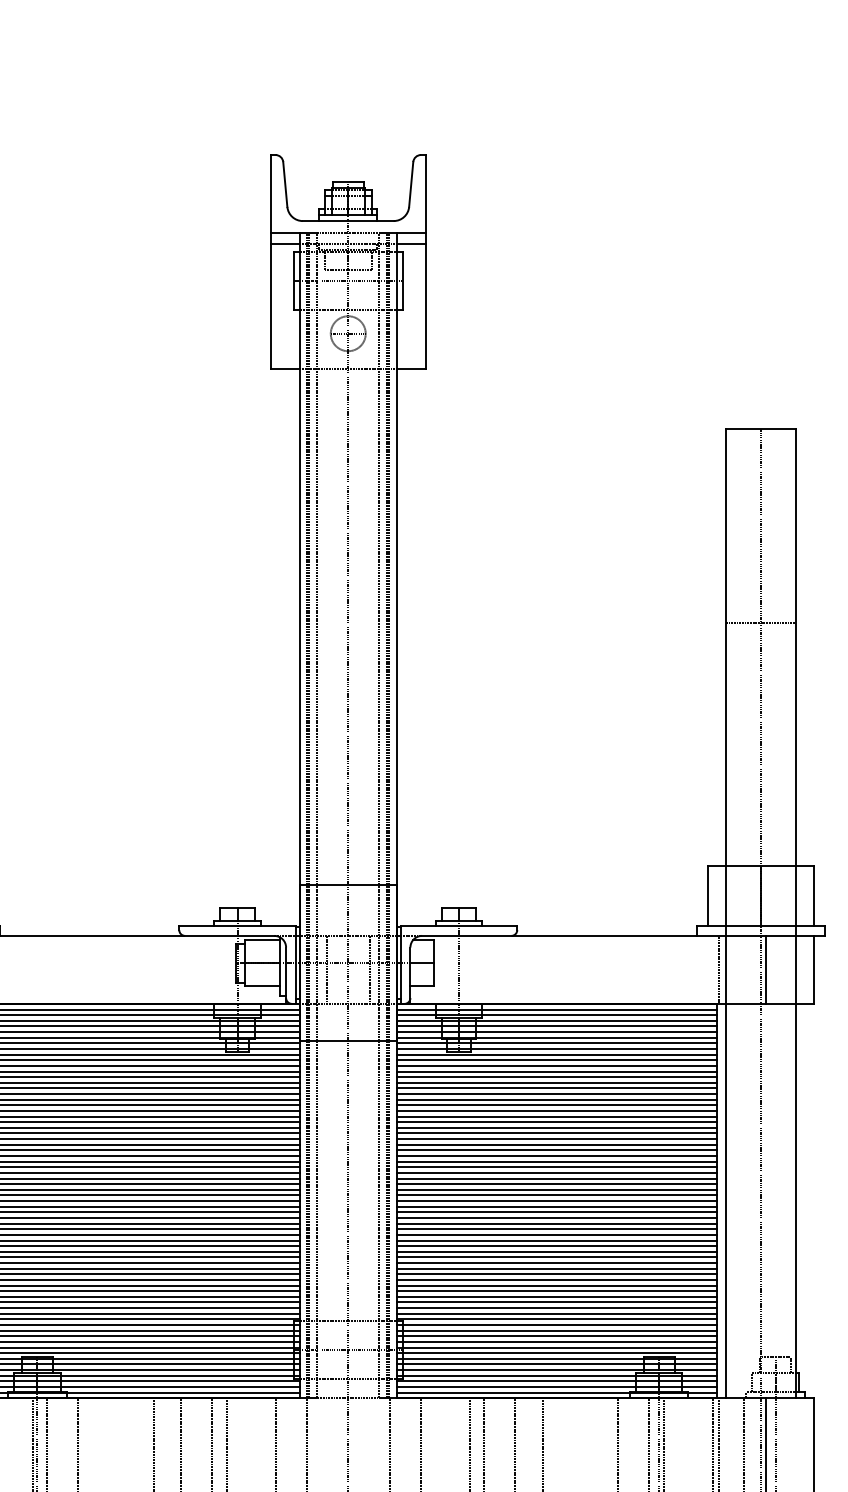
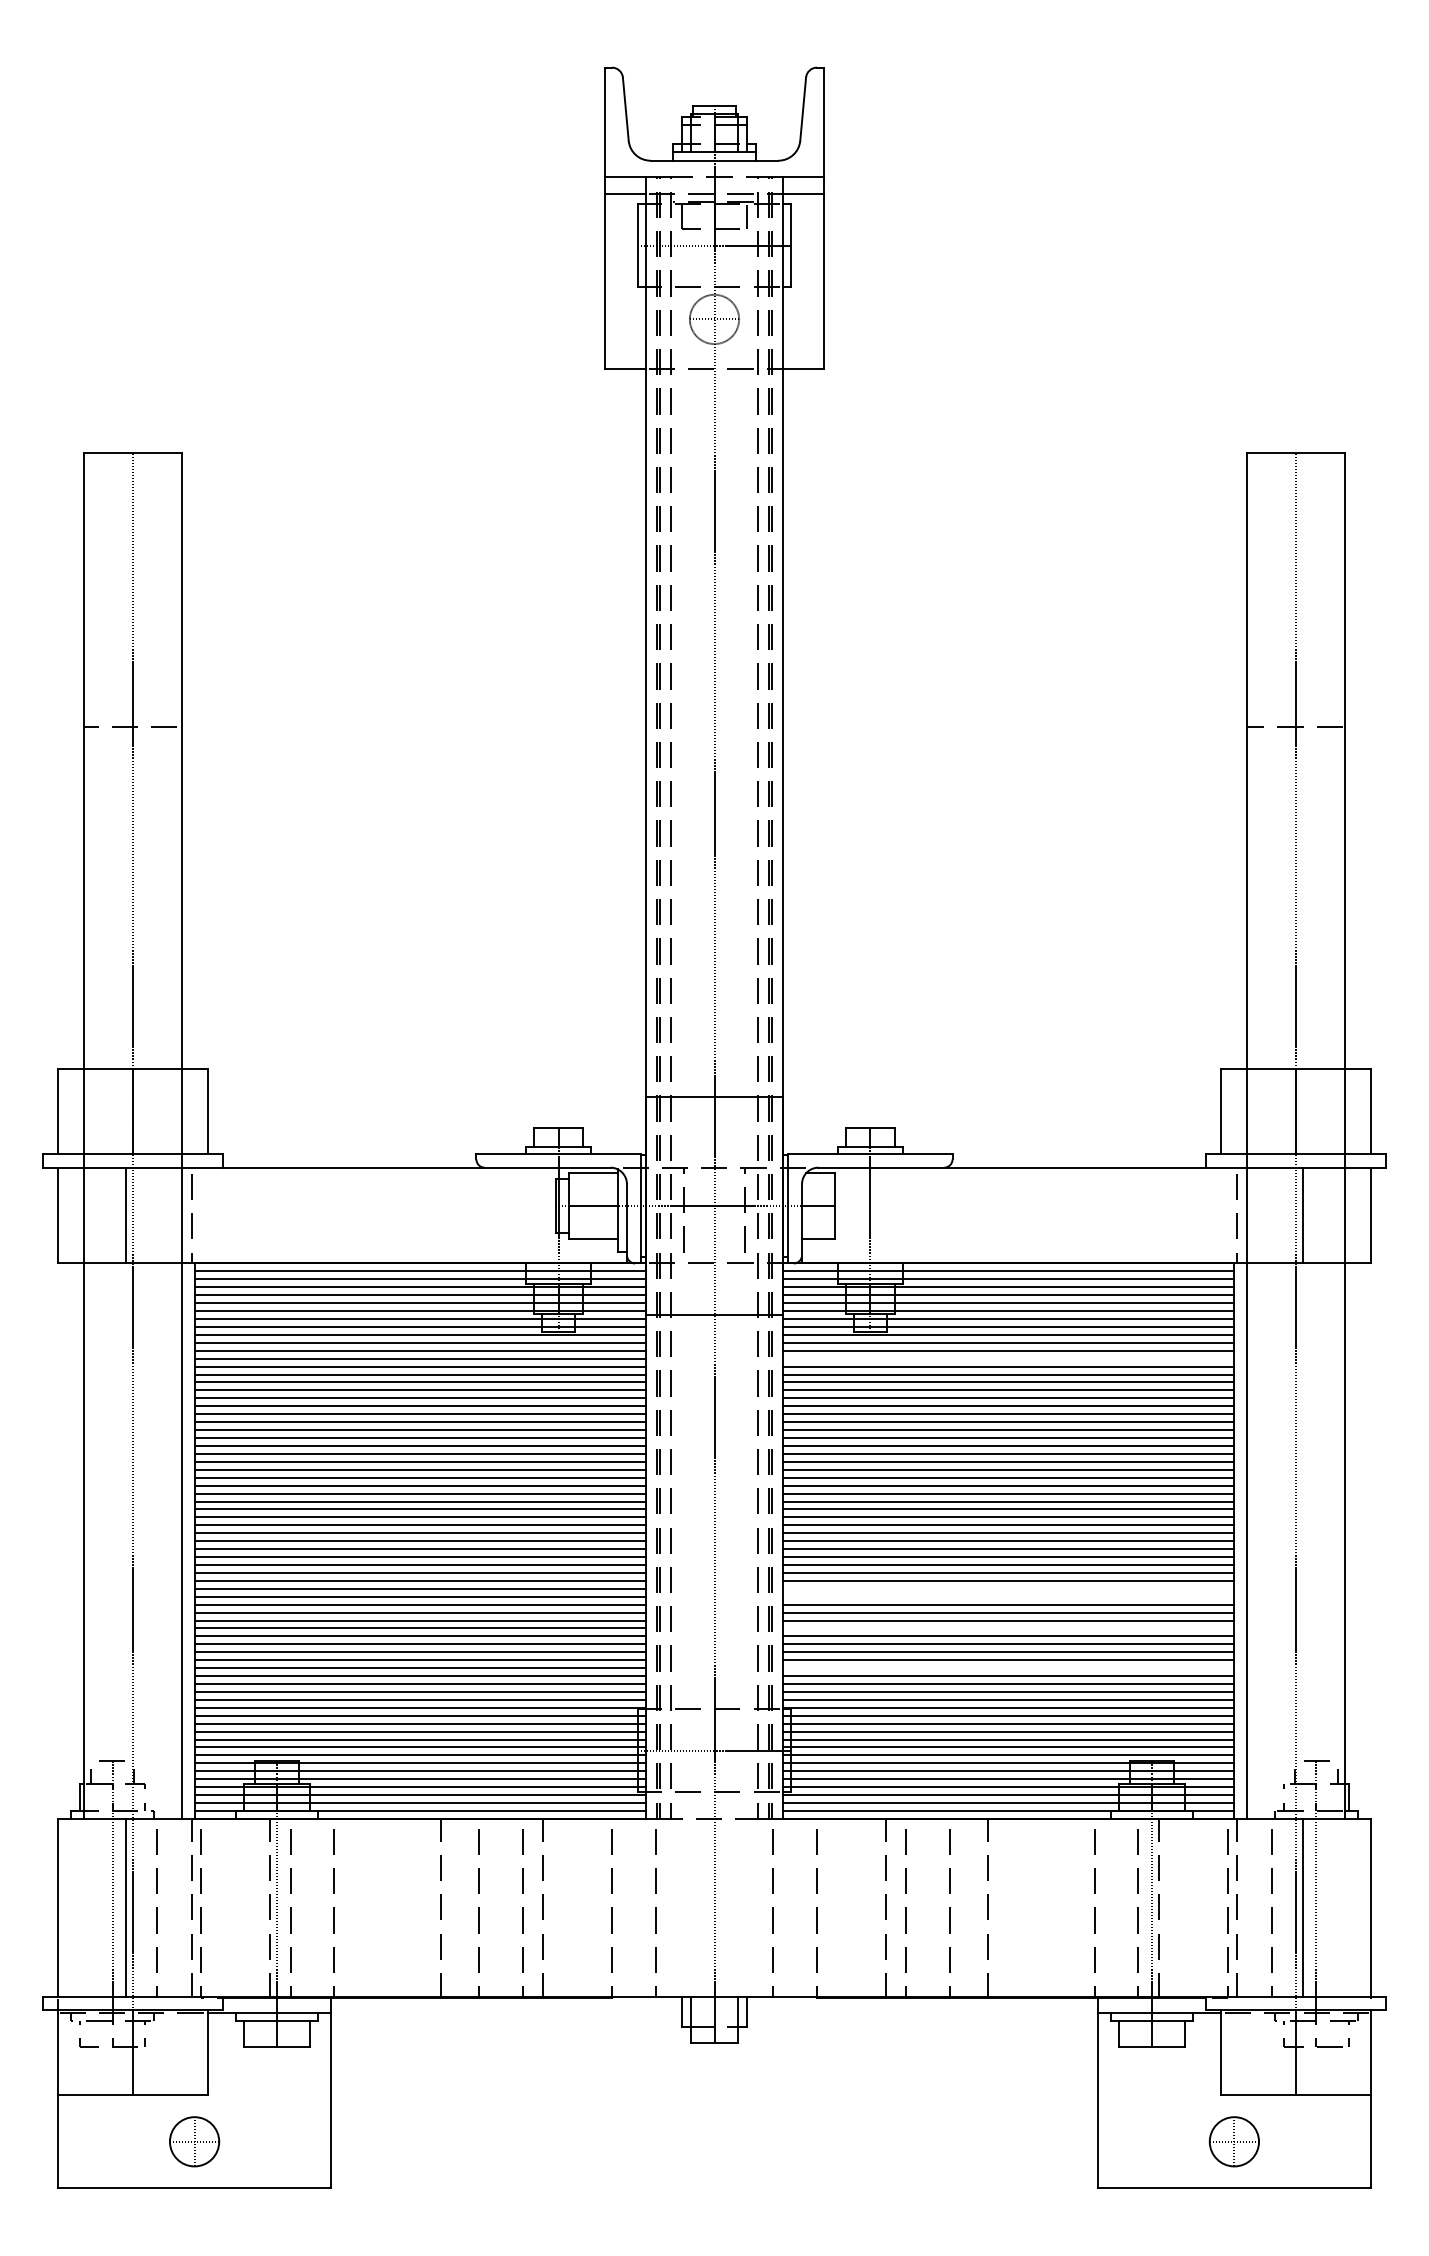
line: (556, 1071) -> (1008, 1358), removed
line: (556, 1234) -> (1008, 1588), removed
line: (556, 1240) -> (1008, 1596), removed
line: (556, 1263) -> (1008, 1628), removed
line: (556, 1291) -> (1008, 1668), removed

